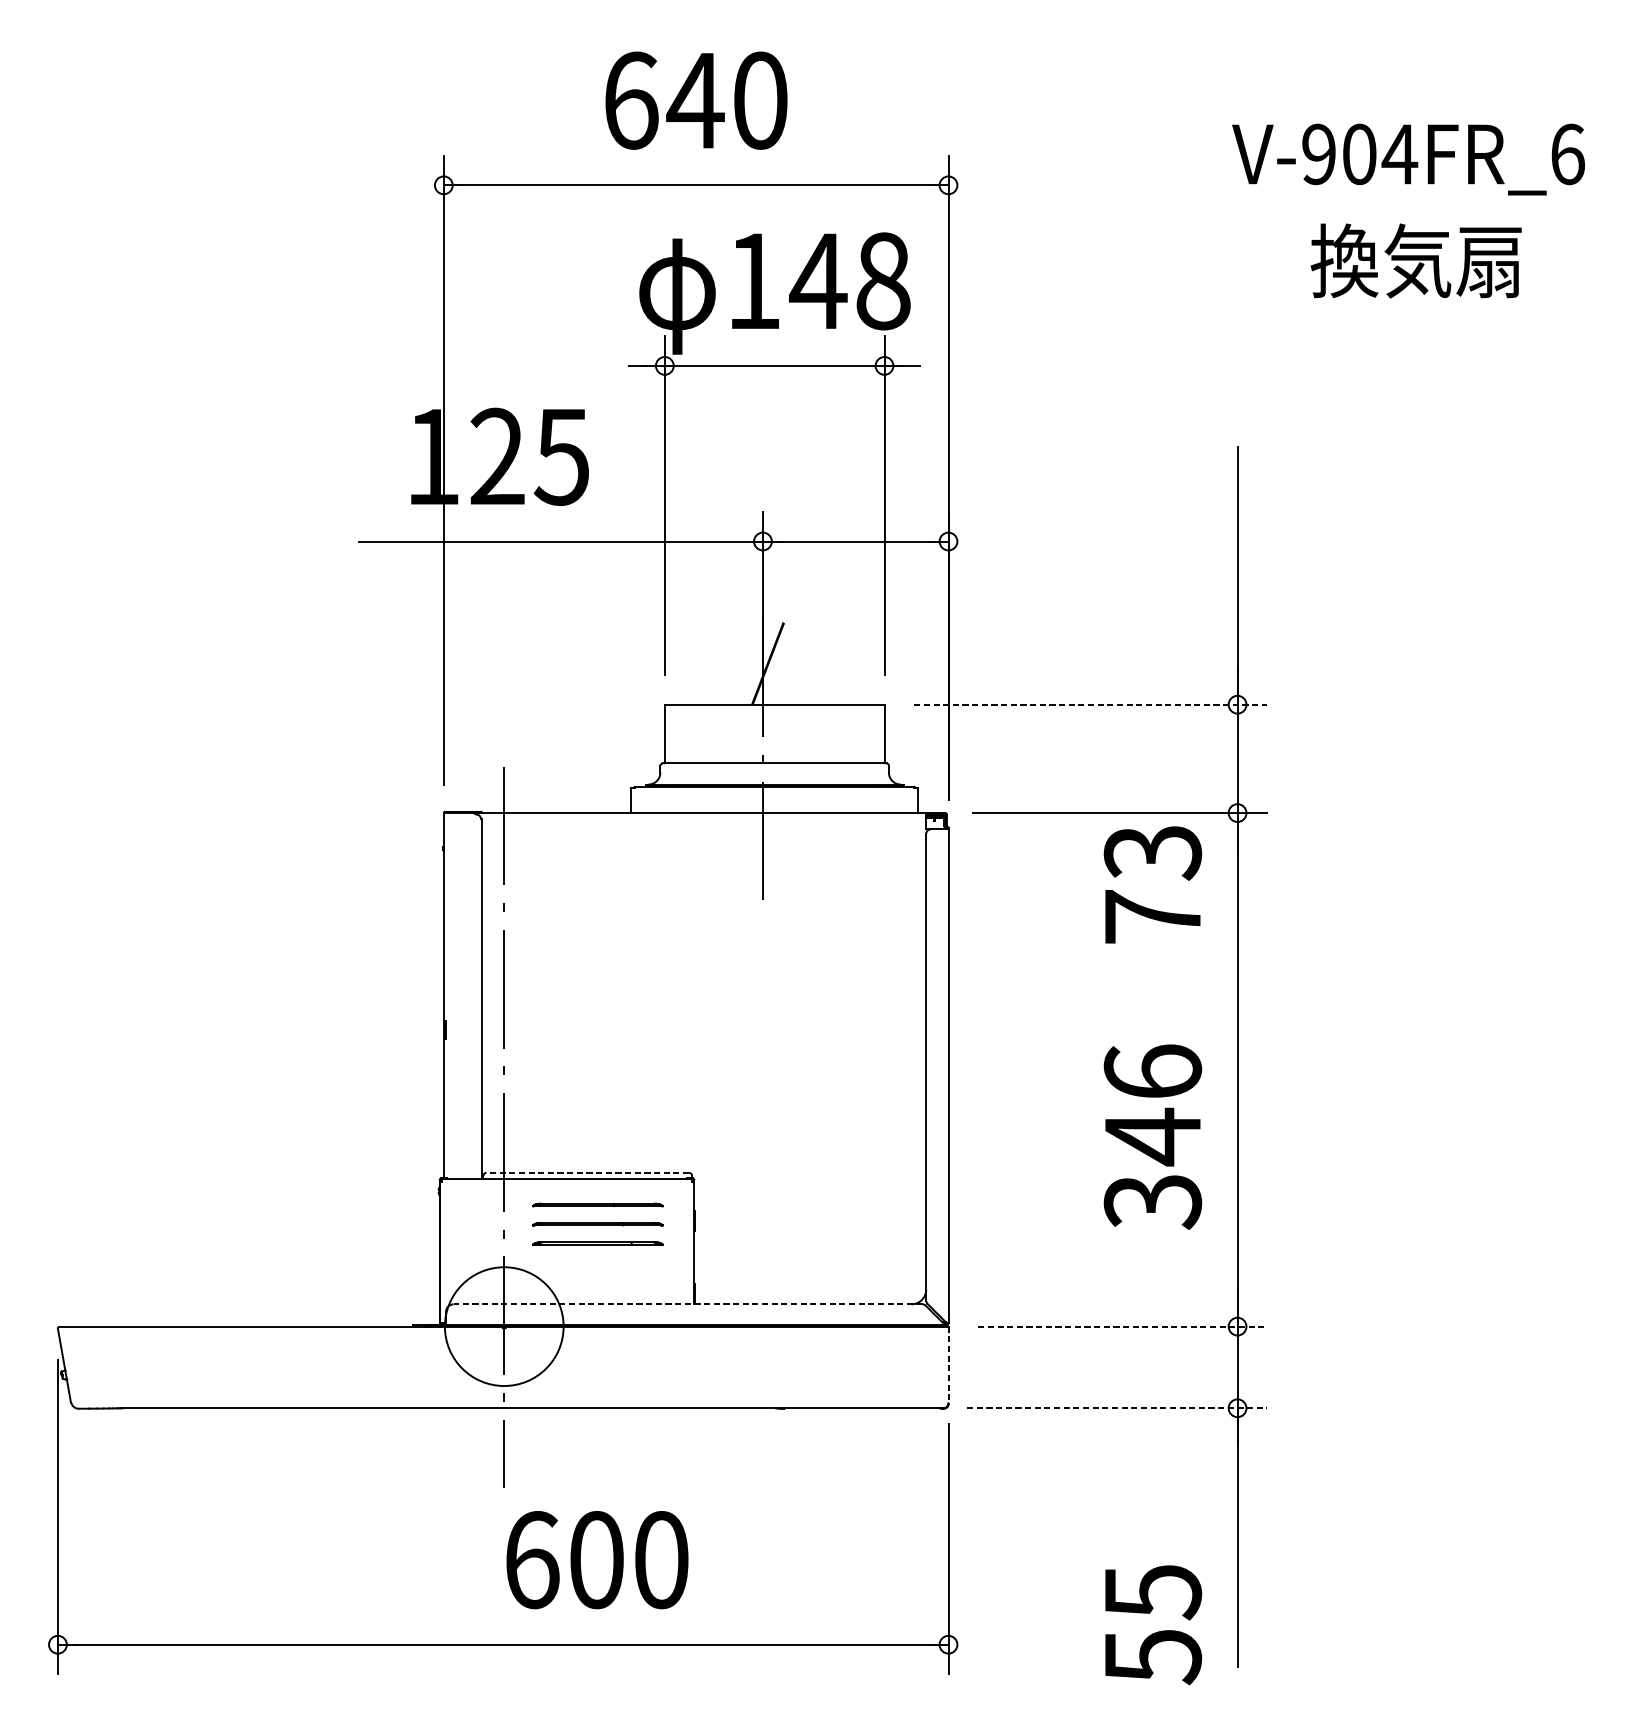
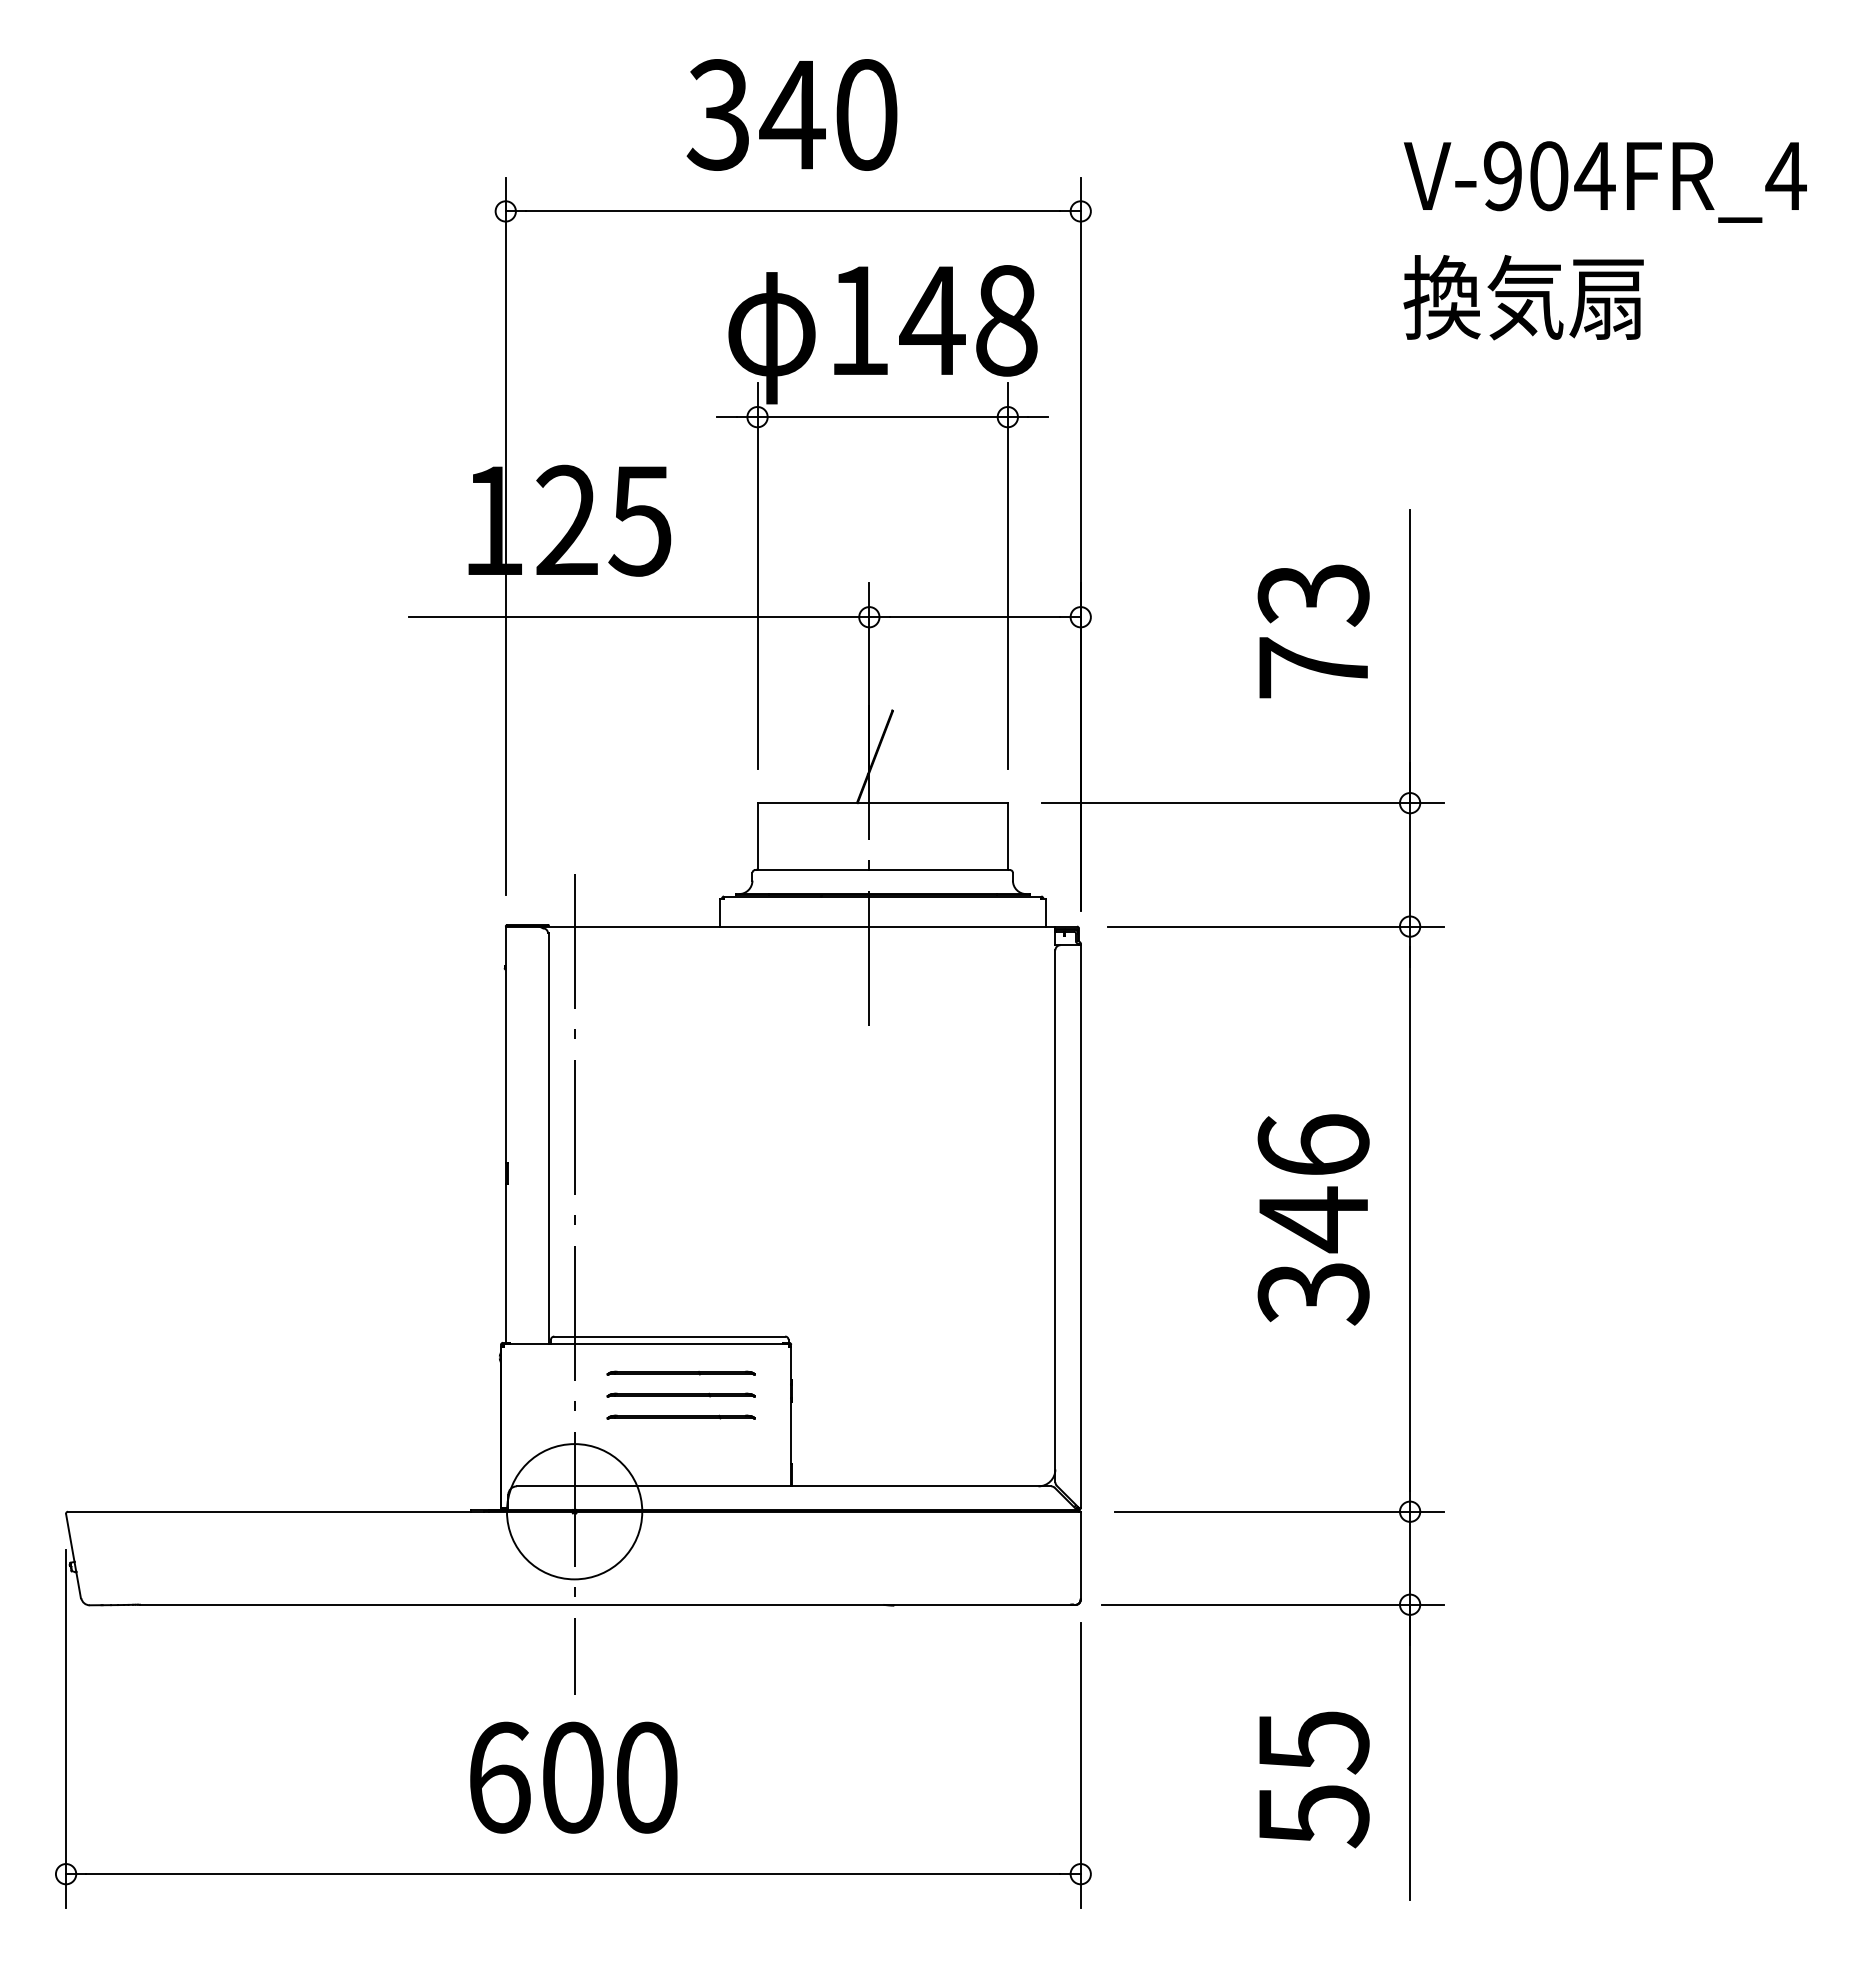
text: (630, 100) -> (718, 114), 640 -> 340
text: (1567, 154) -> (1785, 176), V-904FR_6 -> V-904FR_4
text: (1416, 260) -> (1523, 297), moved
line: (1091, 705) -> (1243, 803), dashed -> solid
text: (1152, 884) -> (1313, 631), moved
text: (1152, 1136) -> (1313, 1219), moved
line: (587, 1172) -> (669, 1336), dashed -> solid
line: (687, 1304) -> (783, 1486), dashed -> solid
line: (1122, 1326) -> (1279, 1511), dashed -> solid
line: (948, 1365) -> (1080, 1555), dashed -> solid
line: (1116, 1408) -> (1272, 1604), dashed -> solid
text: (597, 1559) -> (573, 1777), moved
text: (1153, 1624) -> (1314, 1779), moved

